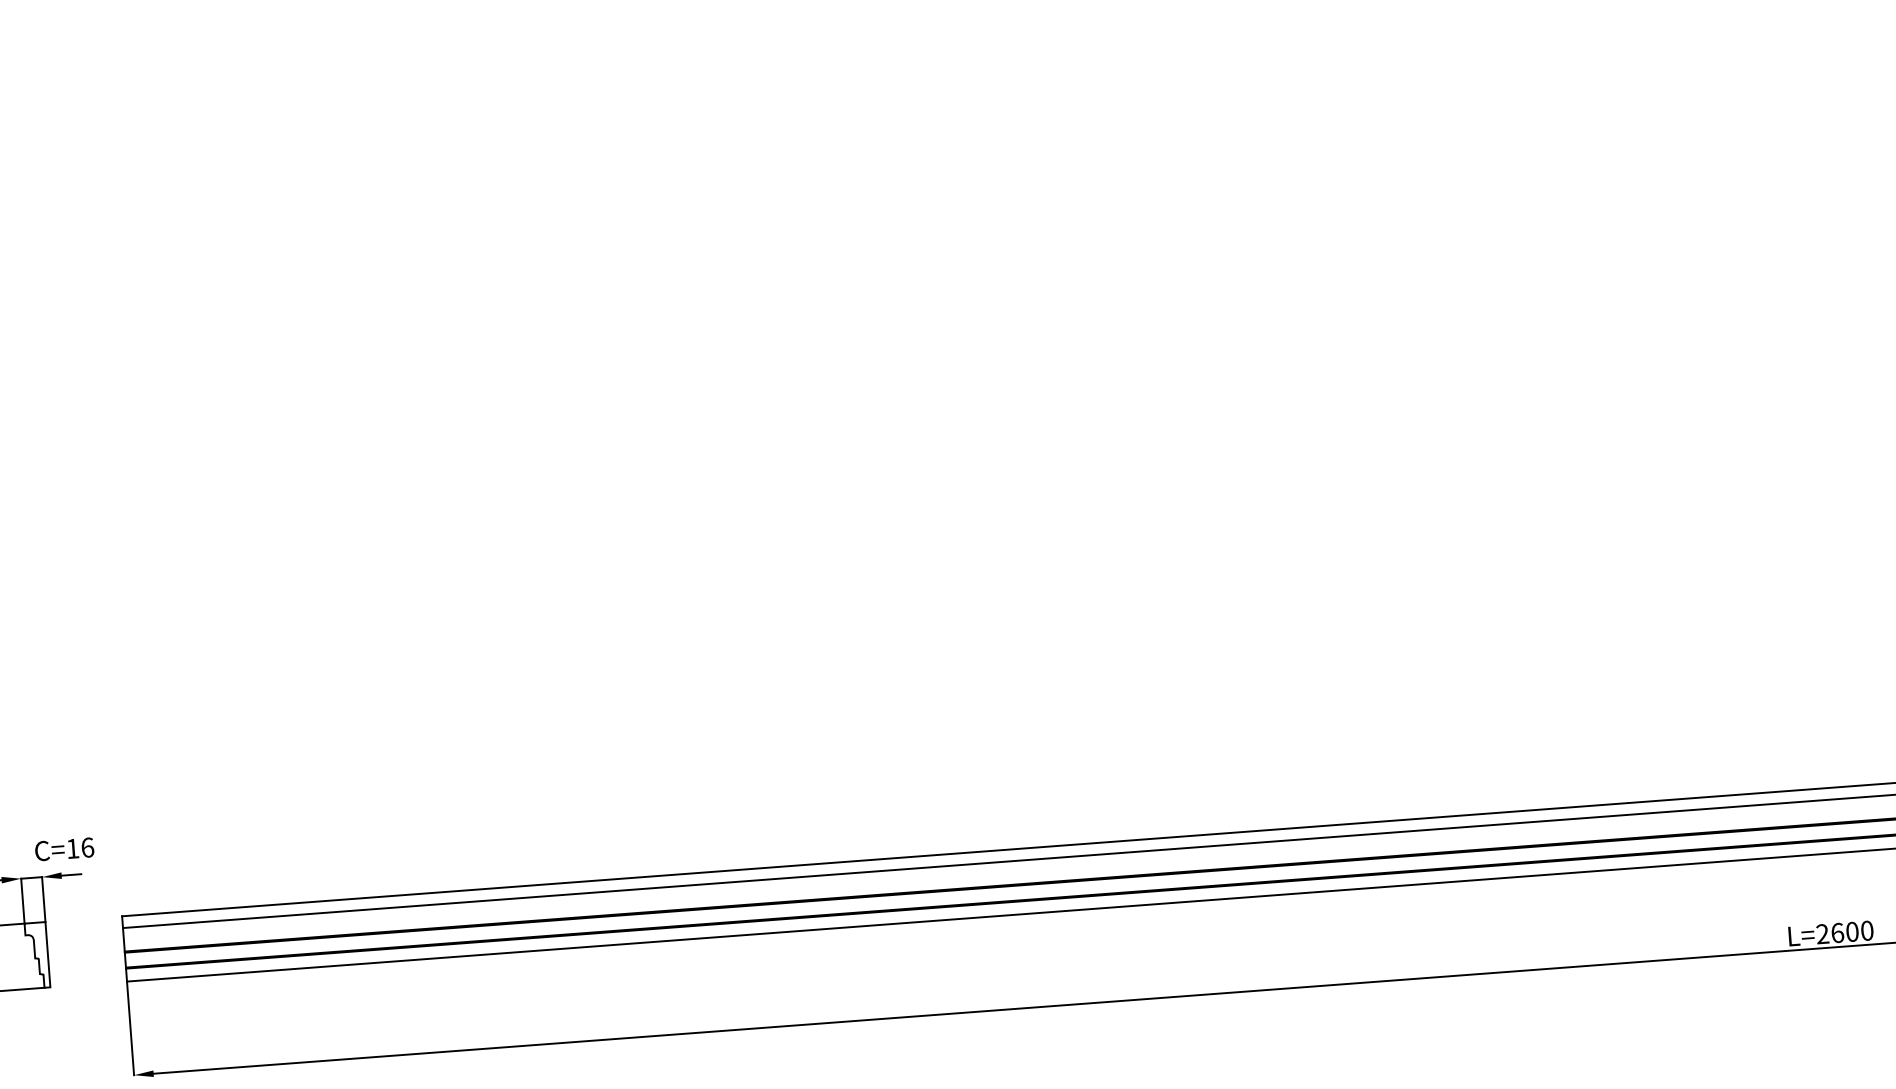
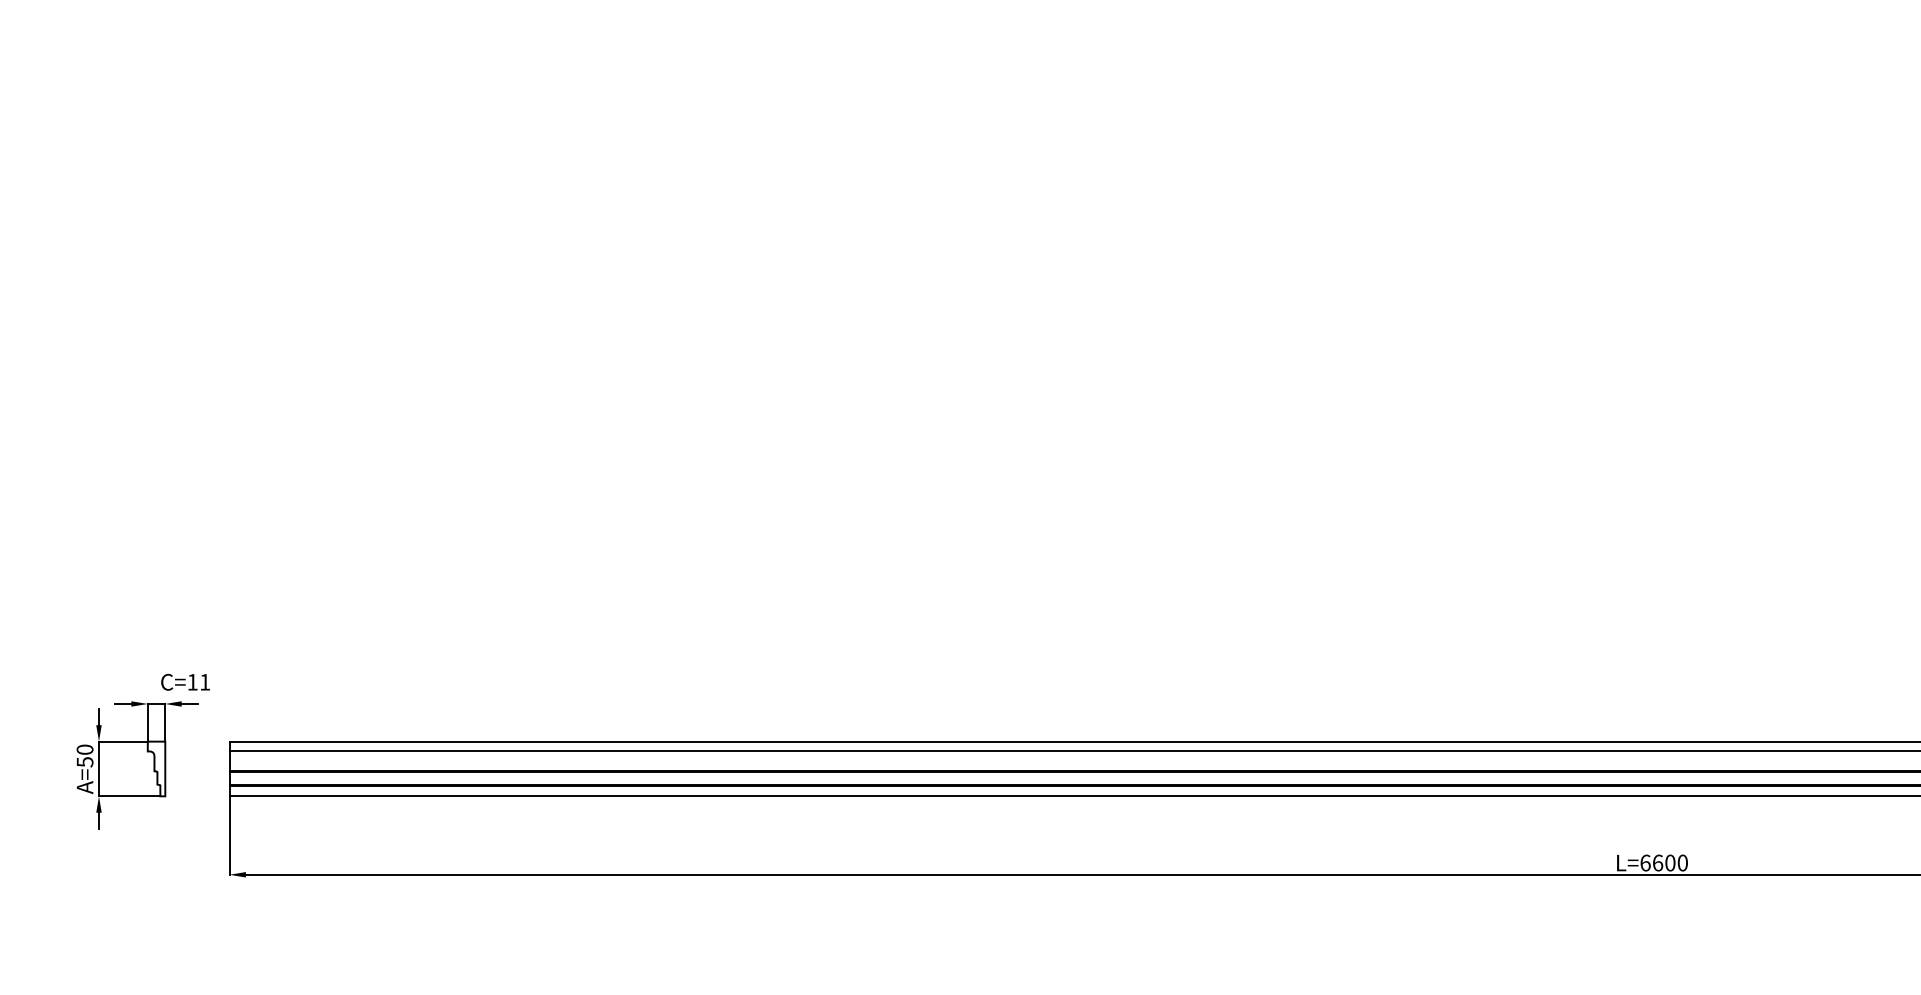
text: (88, 846) -> (205, 681), C=16 -> C=11
text: (1822, 933) -> (1645, 862), L=2600 -> L=6600

